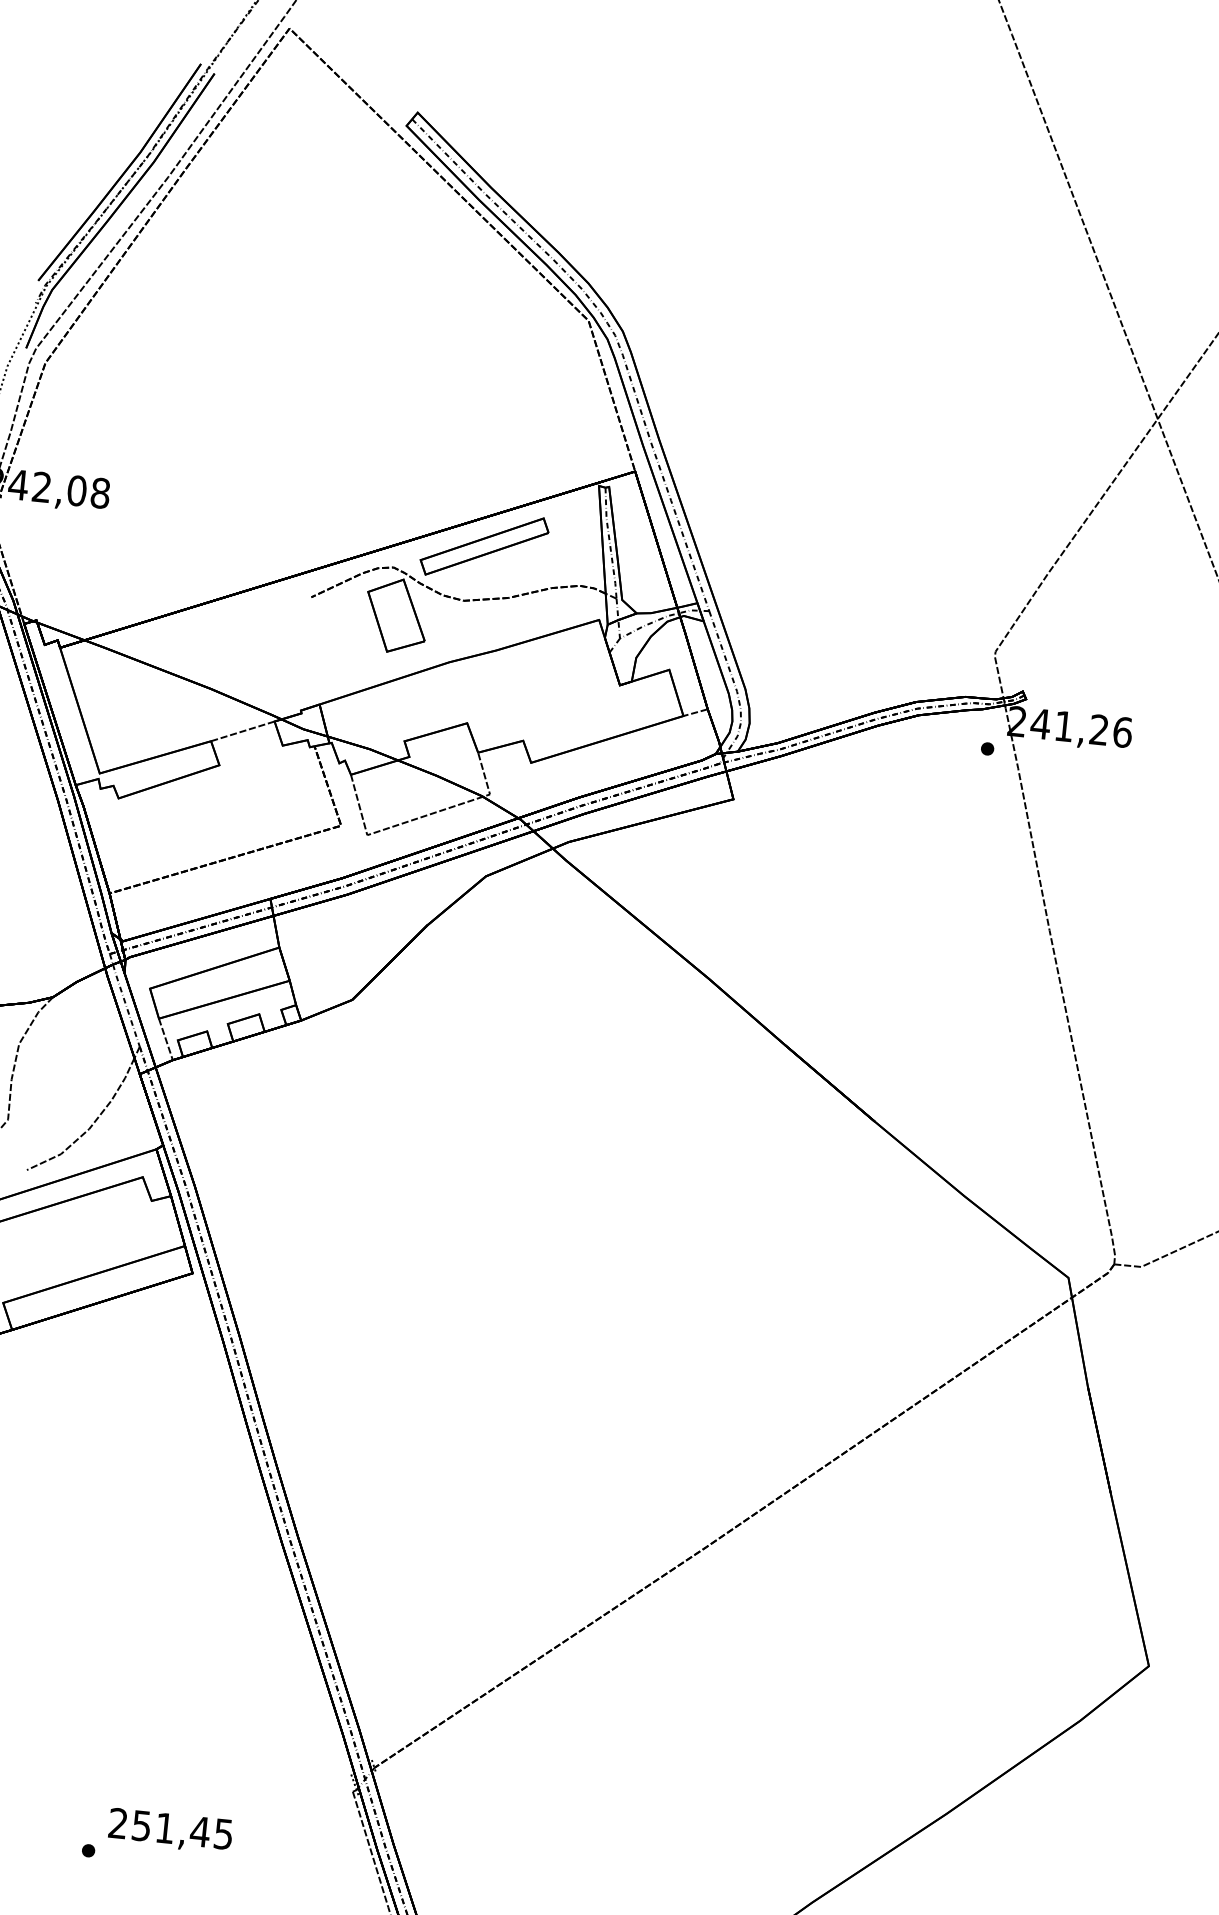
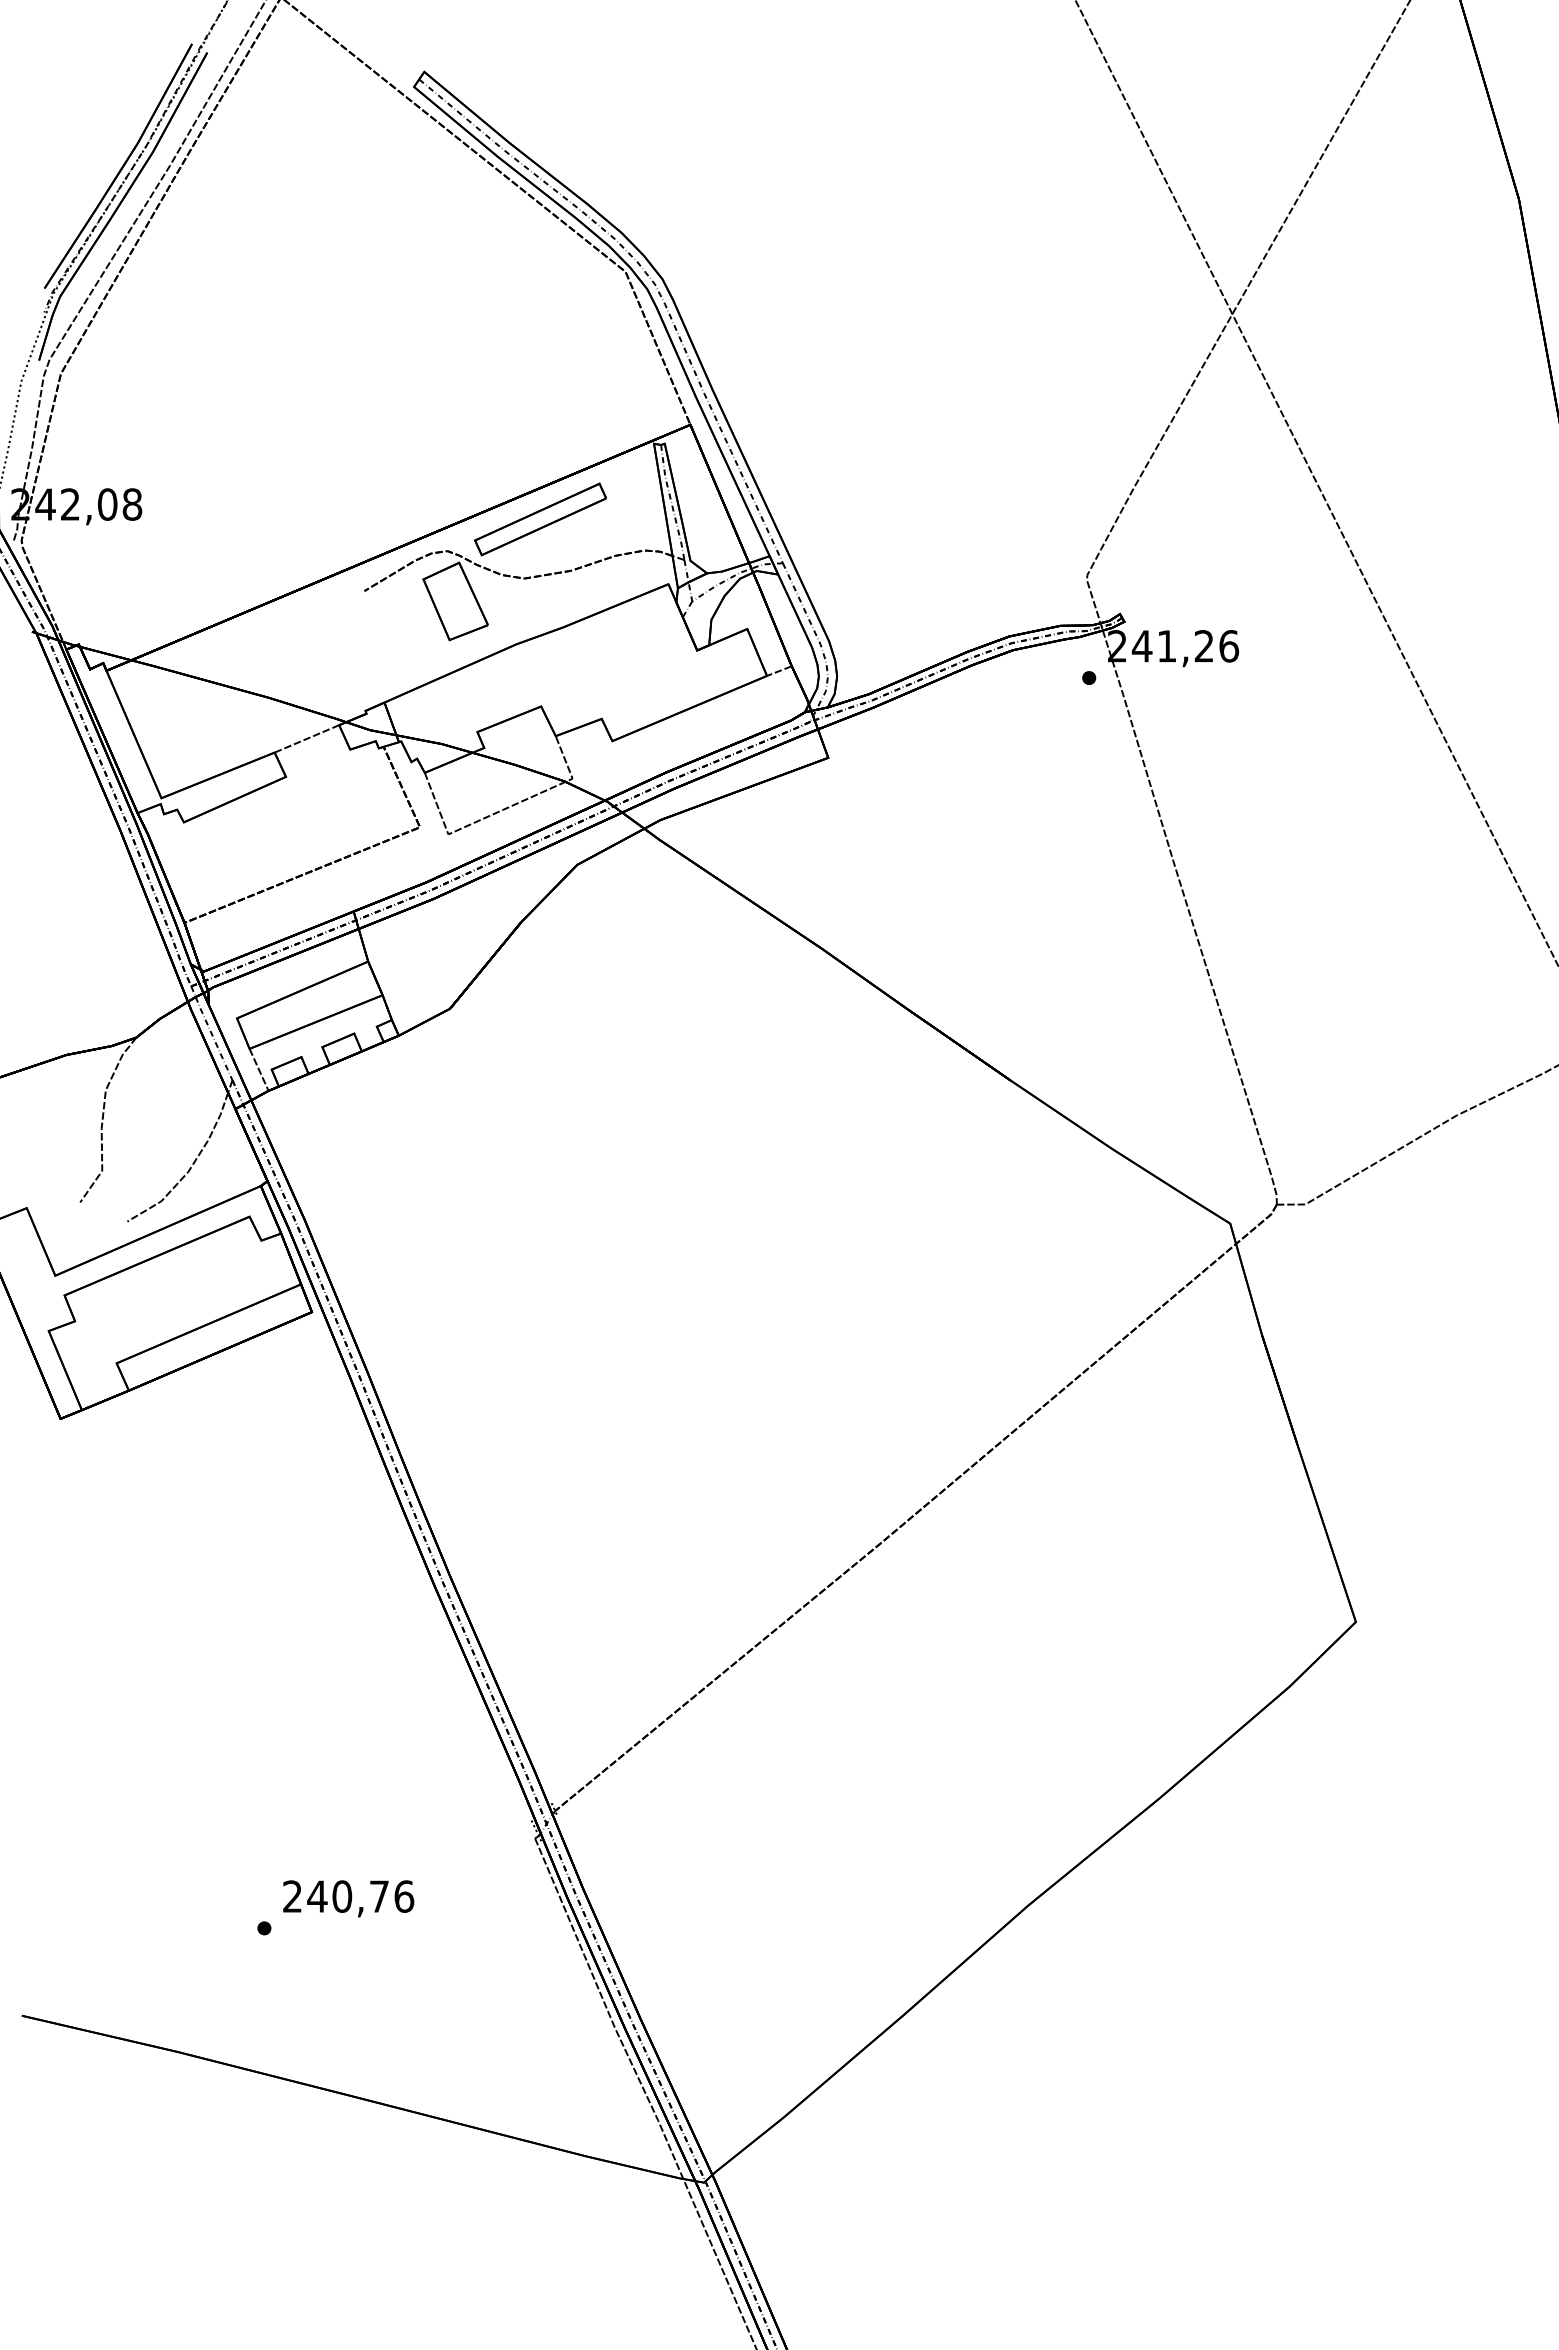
text: (182, 1829) -> (360, 1896), 251,45 -> 240,76

